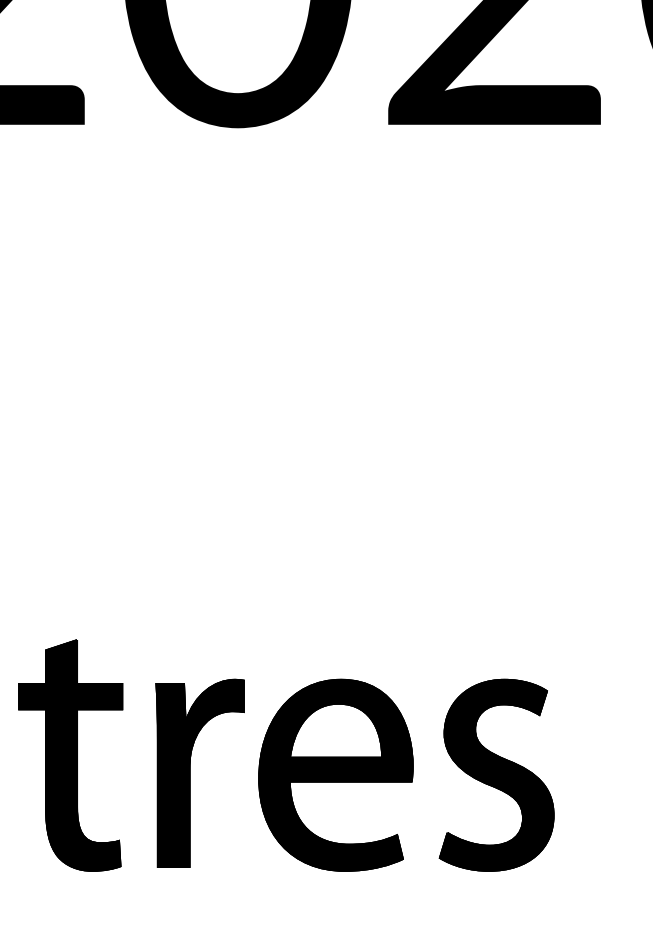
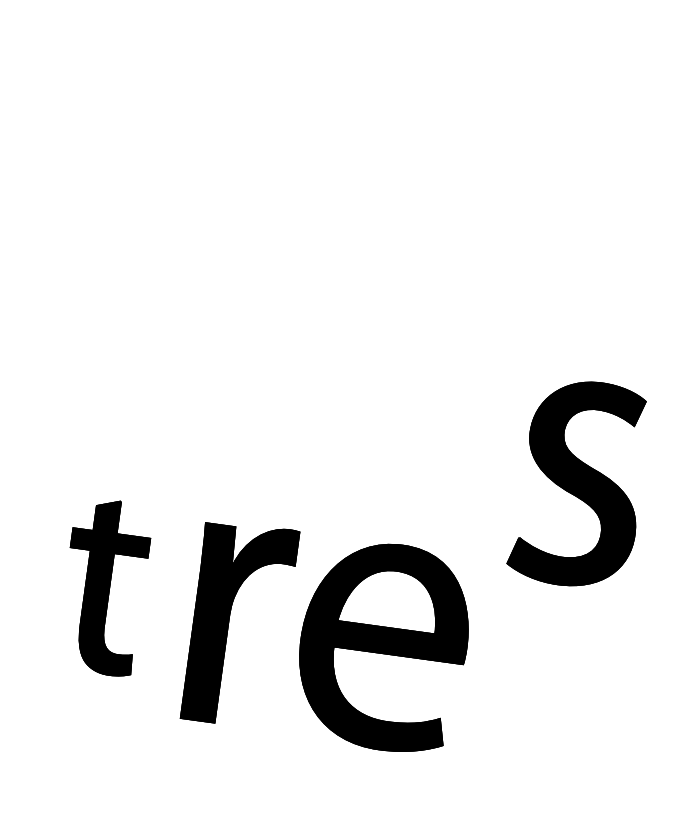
part: (70, 755) -> (104, 586), size x0.7
part: (496, 774) -> (579, 482), moved

